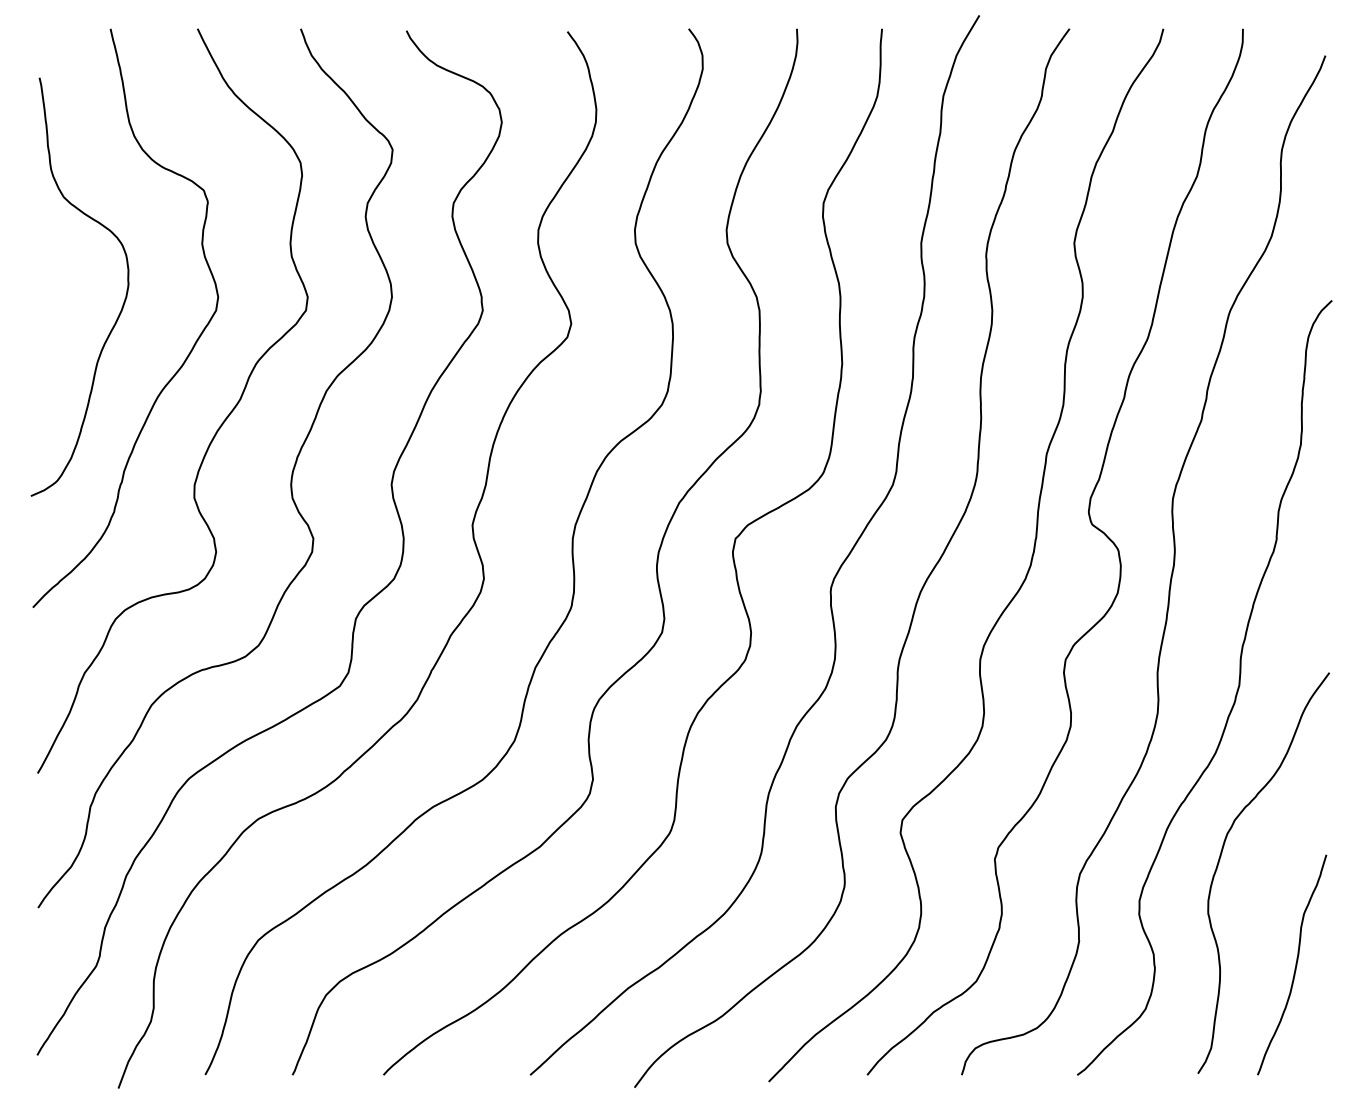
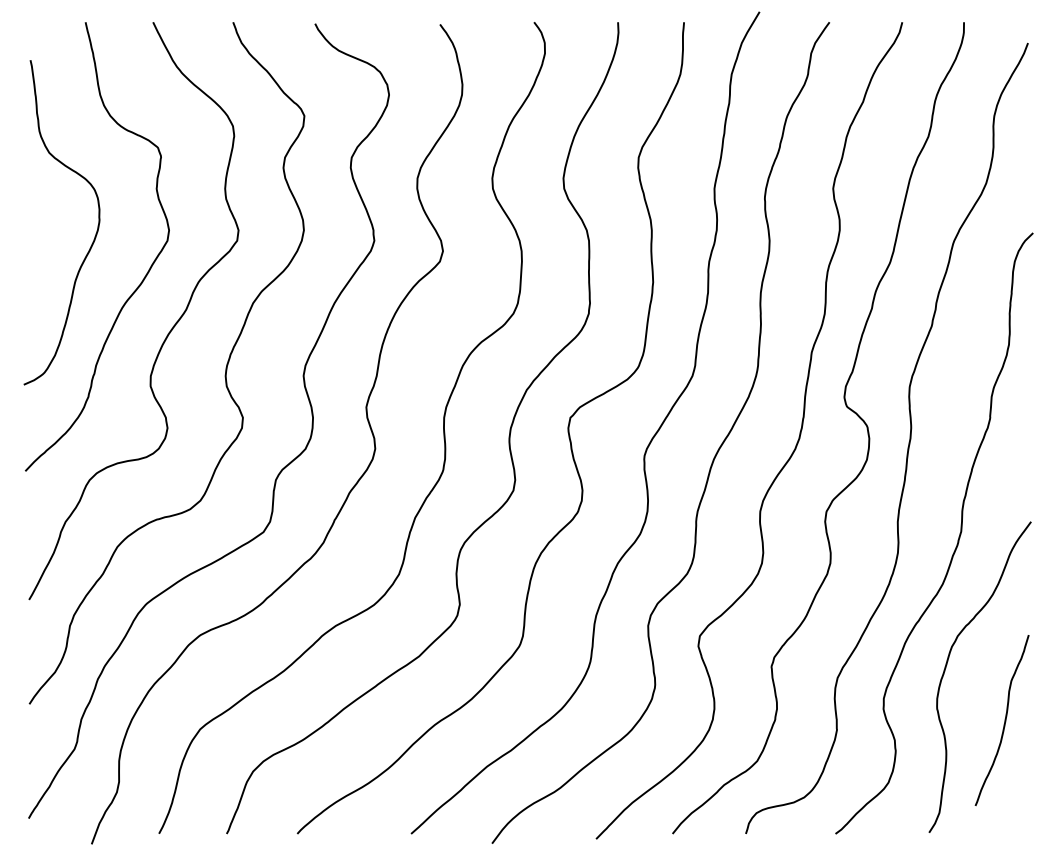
curve: (1295, 965) -> (1004, 720), moved

